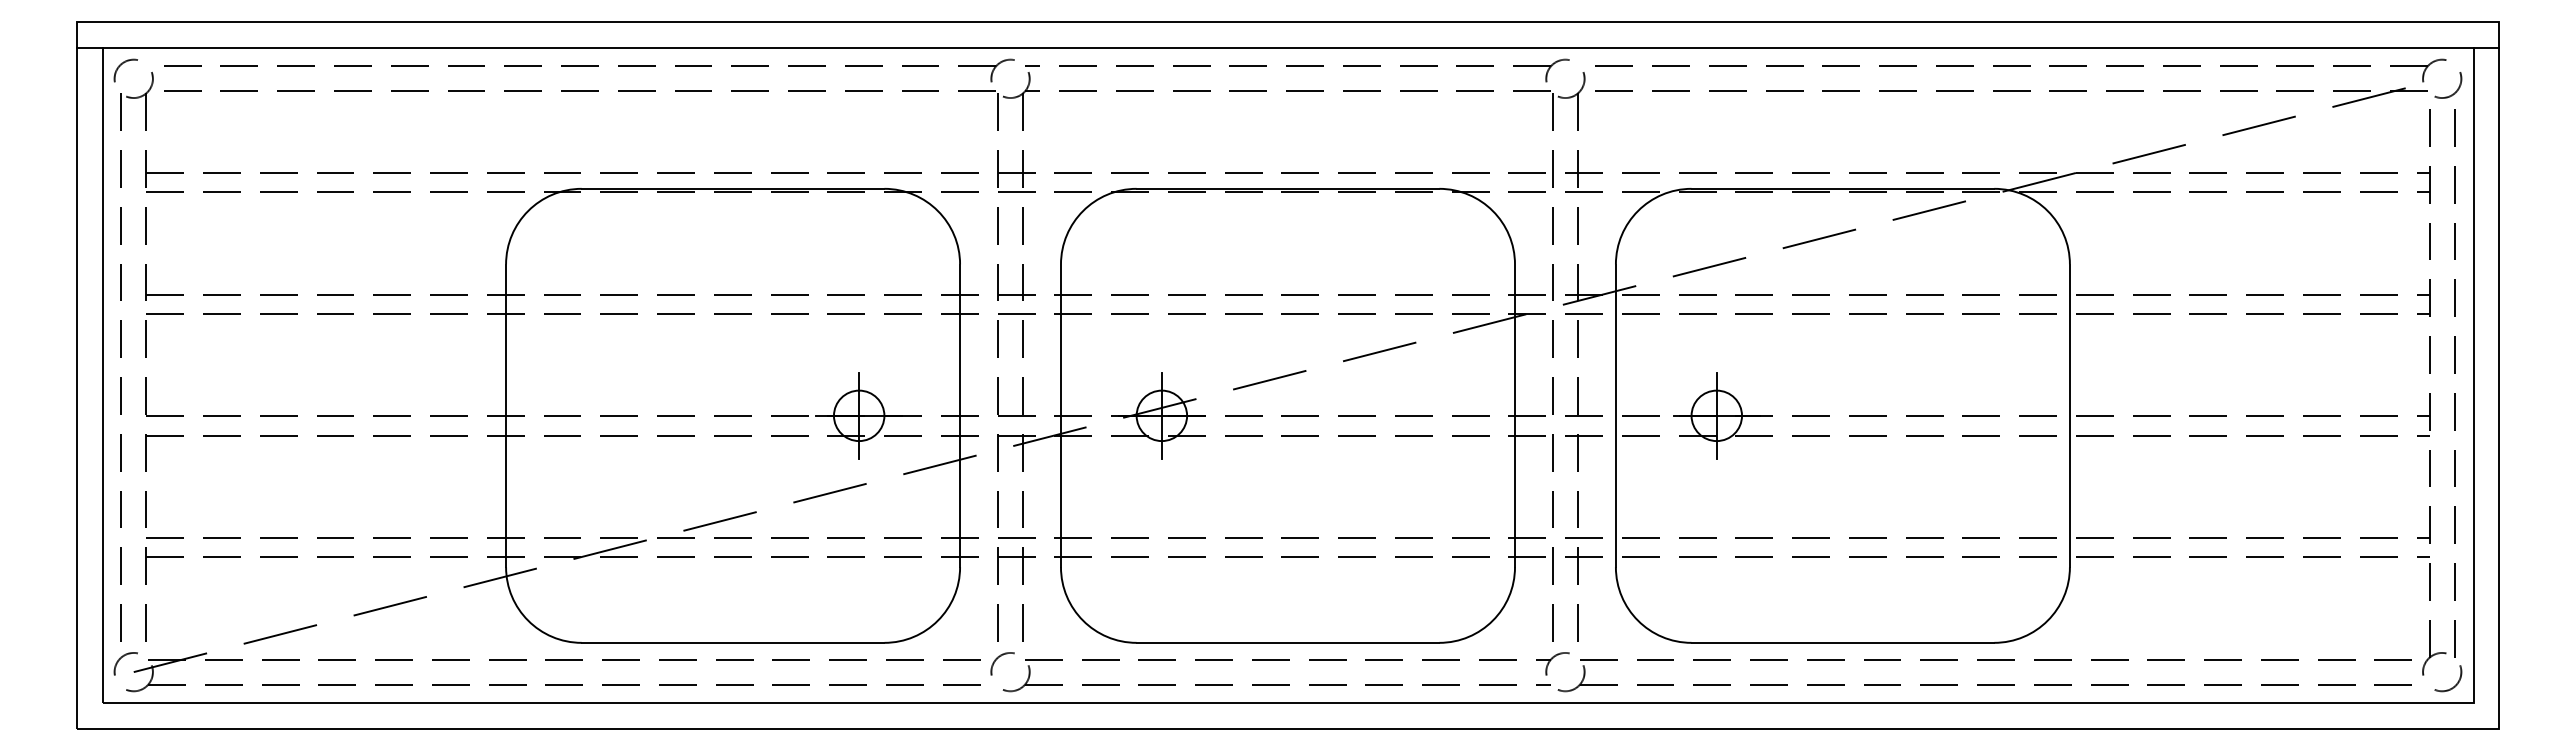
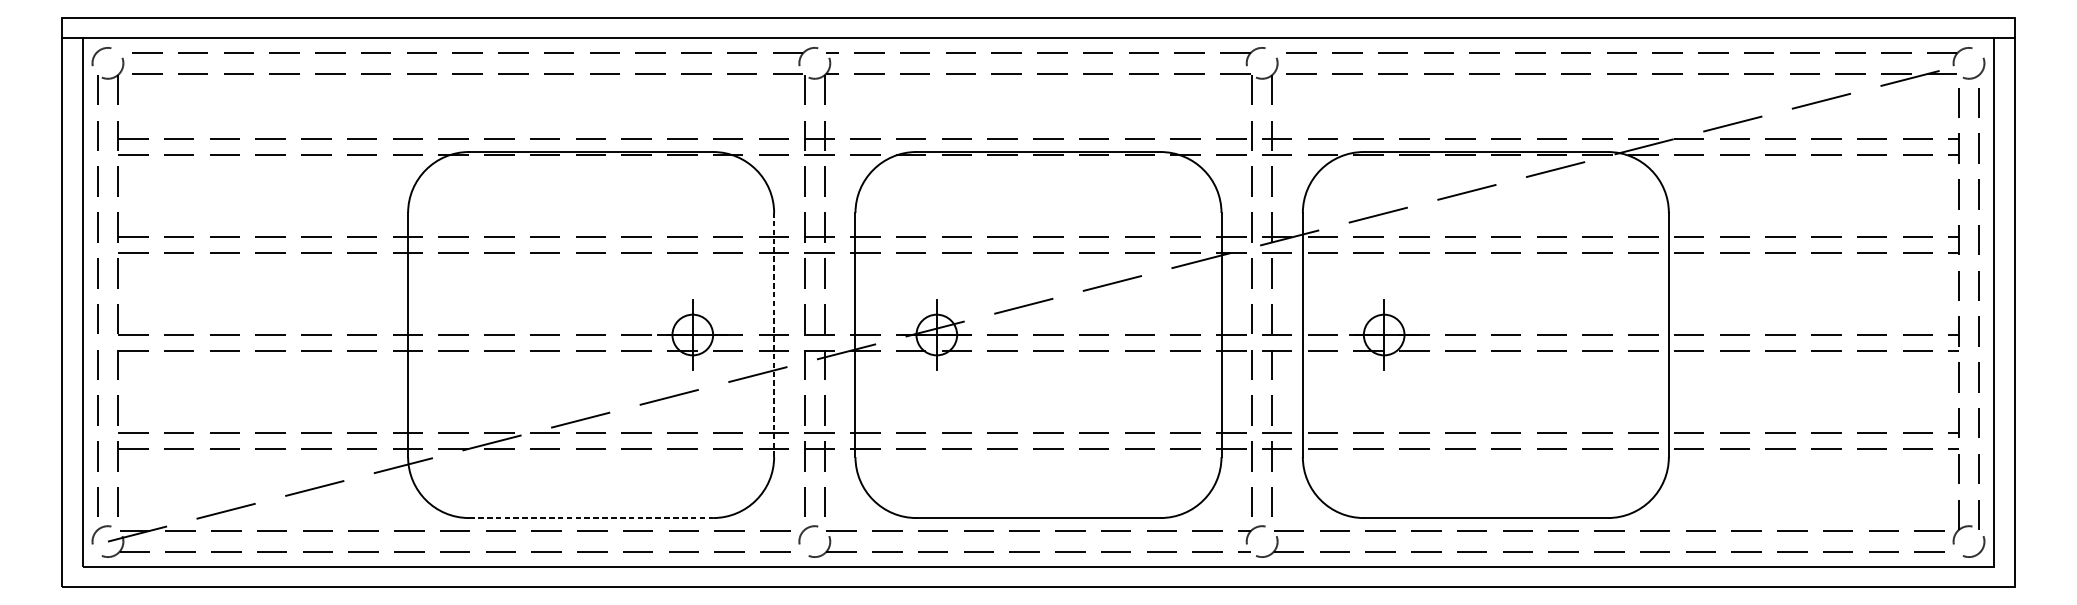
line: (960, 415) -> (774, 334), solid -> dashed
line: (733, 642) -> (591, 517), solid -> dashed

